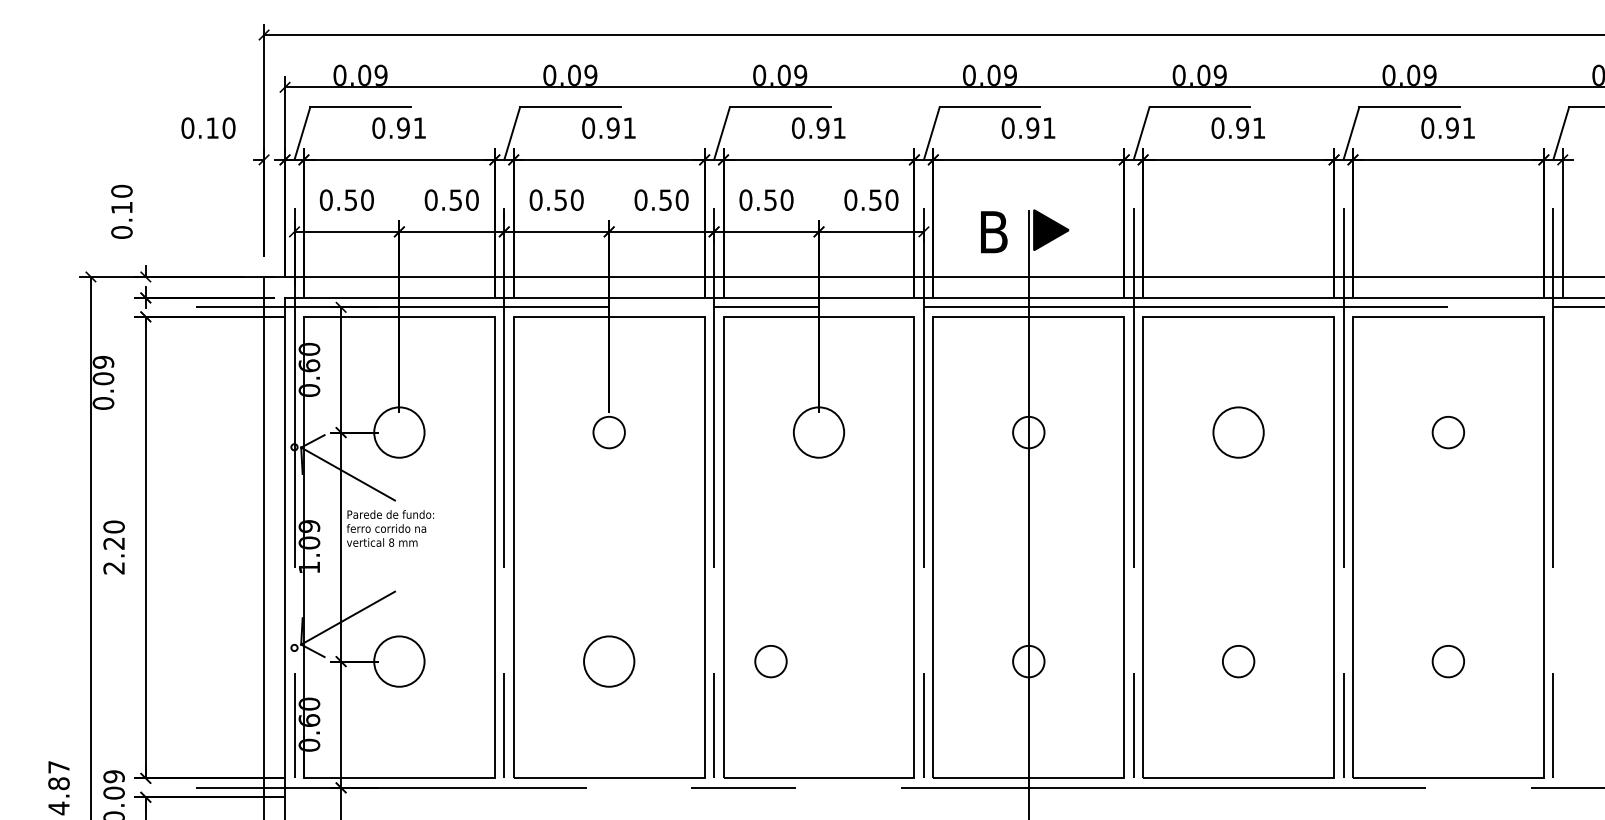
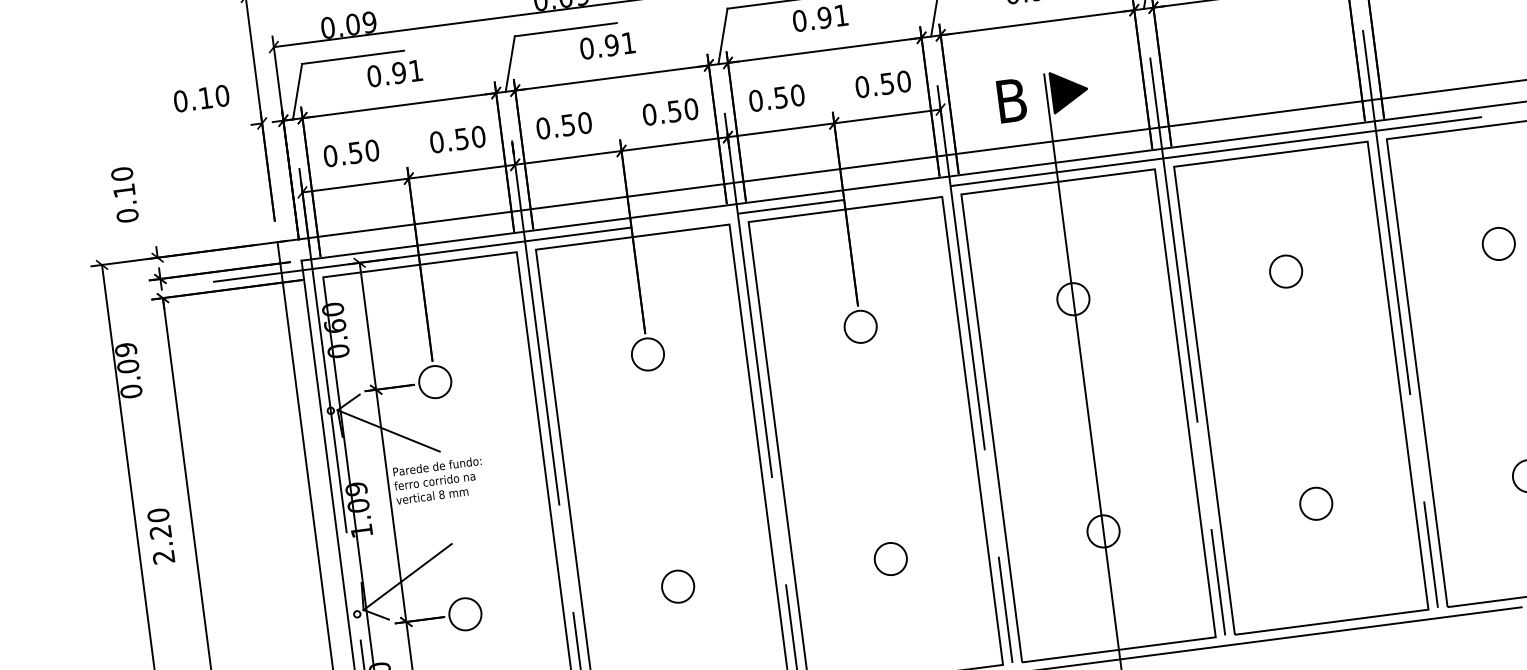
circle: (399, 432) -> (435, 382), size x0.62
circle: (818, 432) -> (860, 326), size x0.62
circle: (1238, 432) -> (1286, 271), size x0.62
circle: (399, 661) -> (465, 614), size x0.62
circle: (608, 661) -> (677, 586), size x0.62
circle: (770, 661) -> (890, 559), moved

